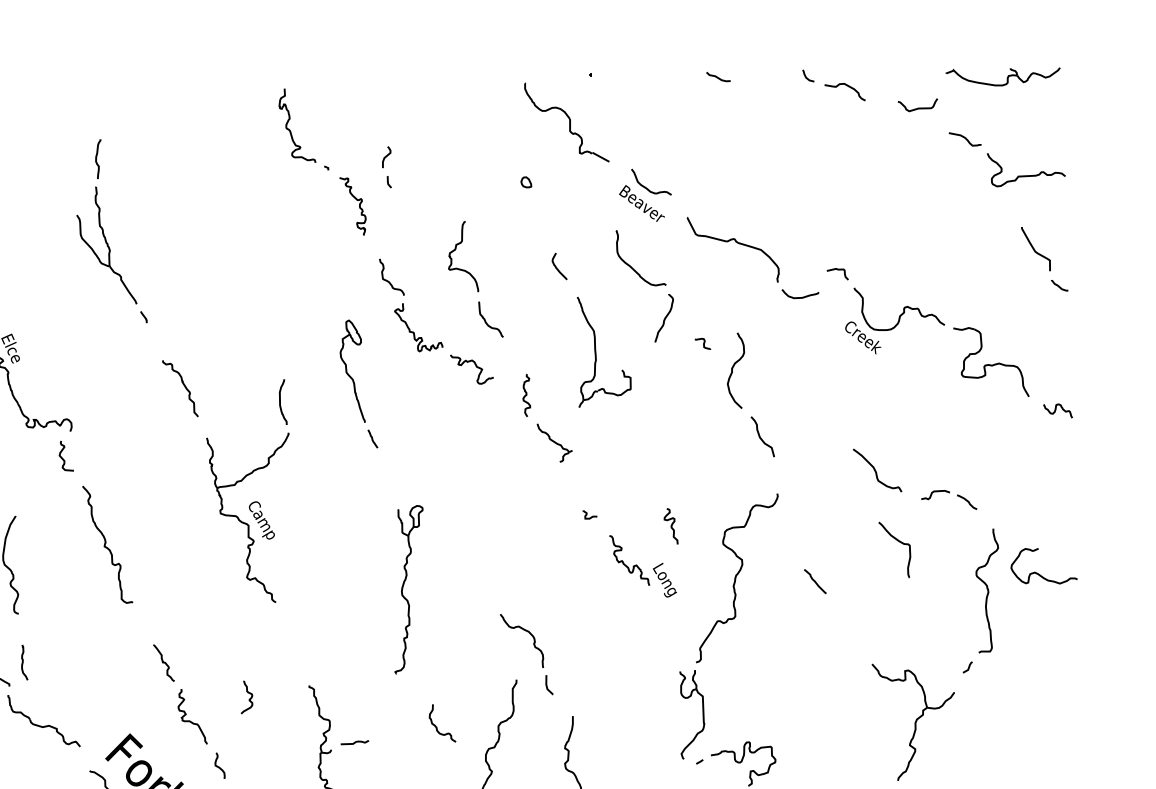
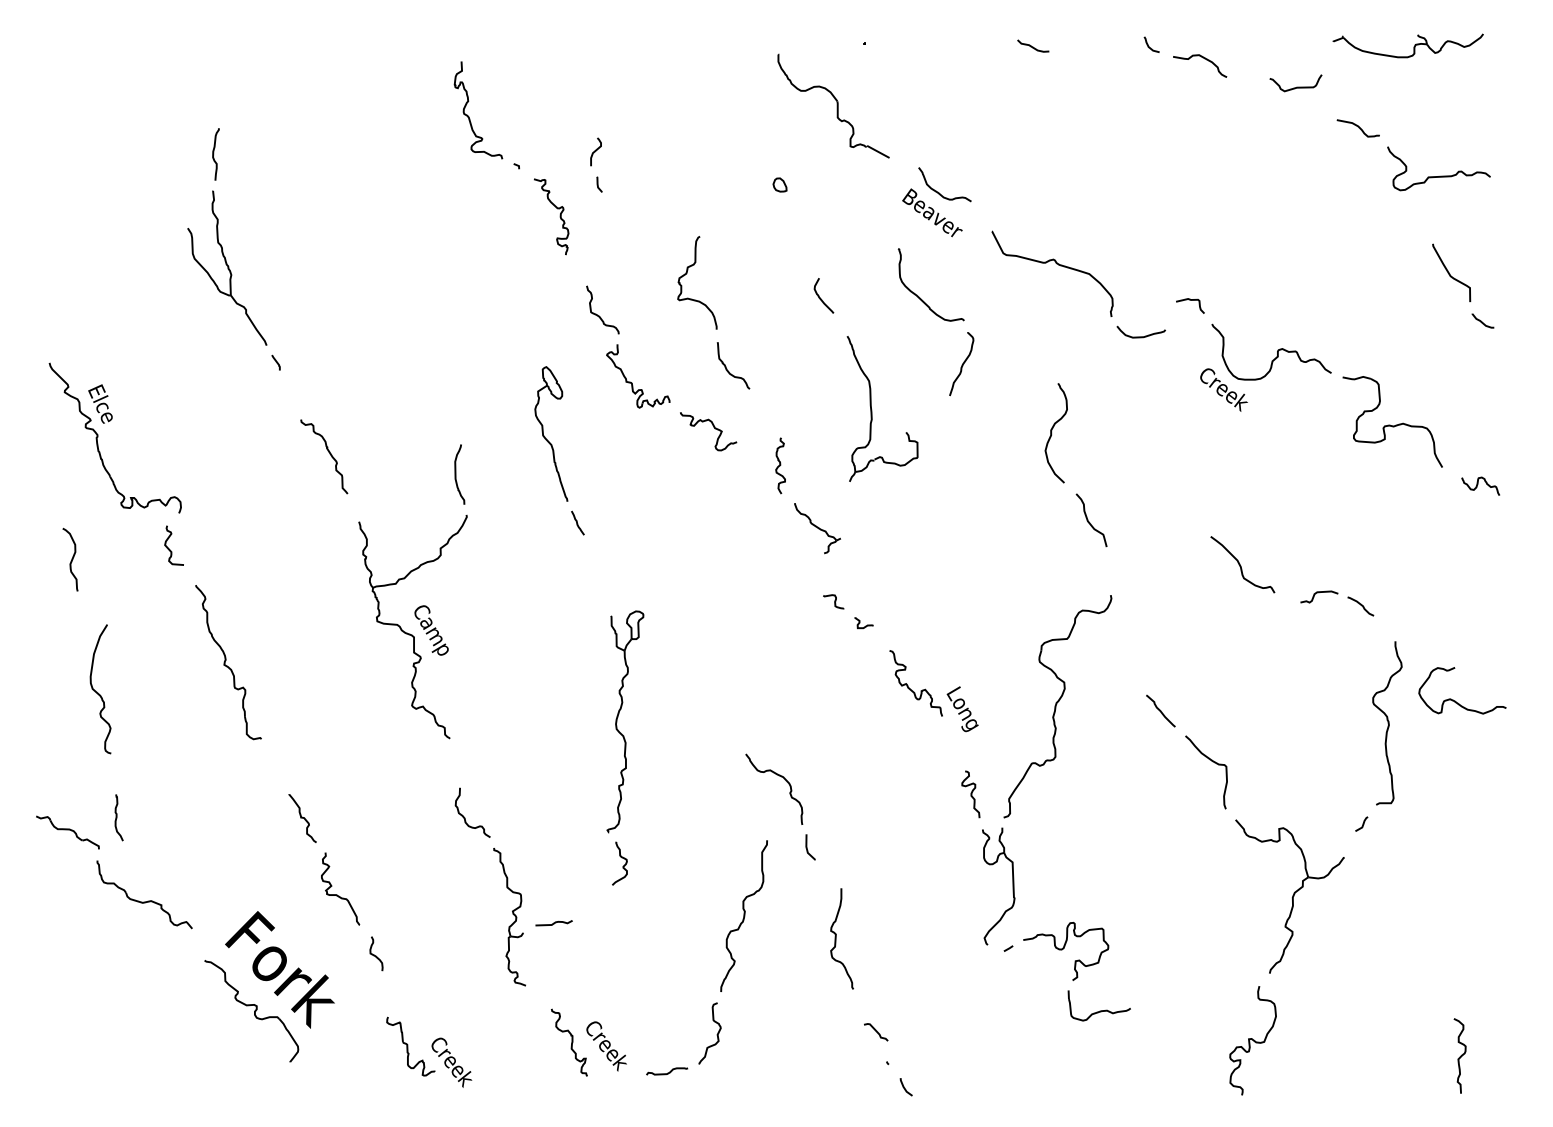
curve: (703, 343) -> (834, 601), moved
curve: (670, 526) -> (970, 794), moved
curve: (899, 542) -> (1212, 762), moved
curve: (248, 699) -> (622, 866), moved
curve: (437, 726) -> (465, 817), moved

